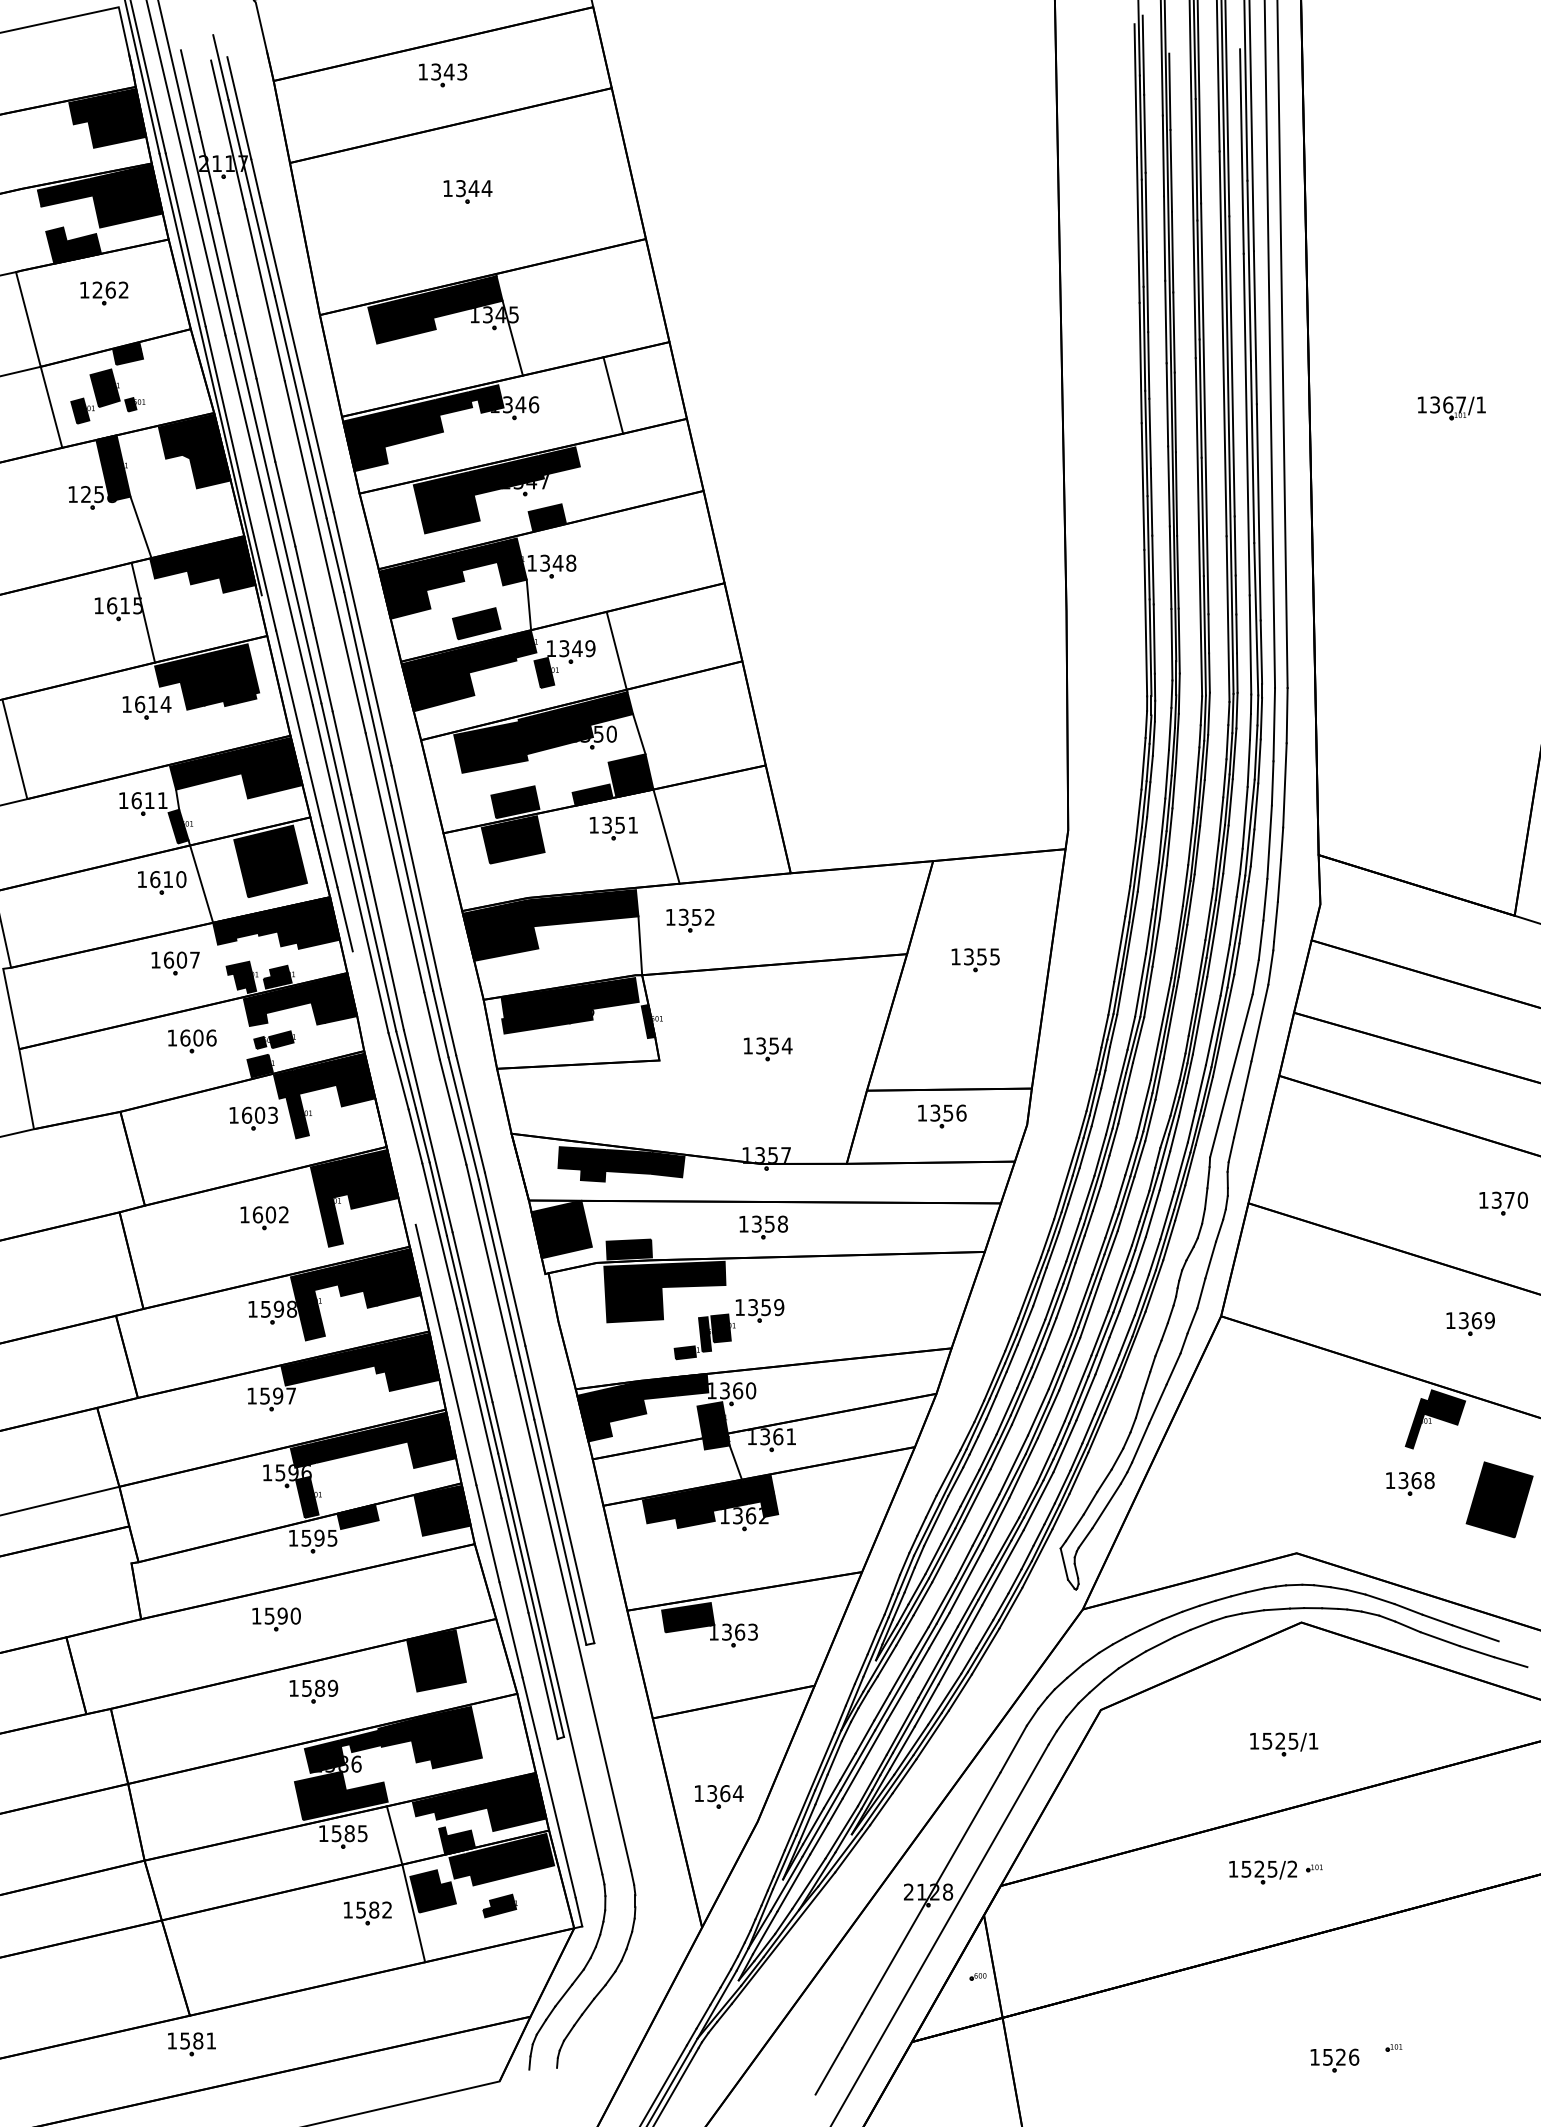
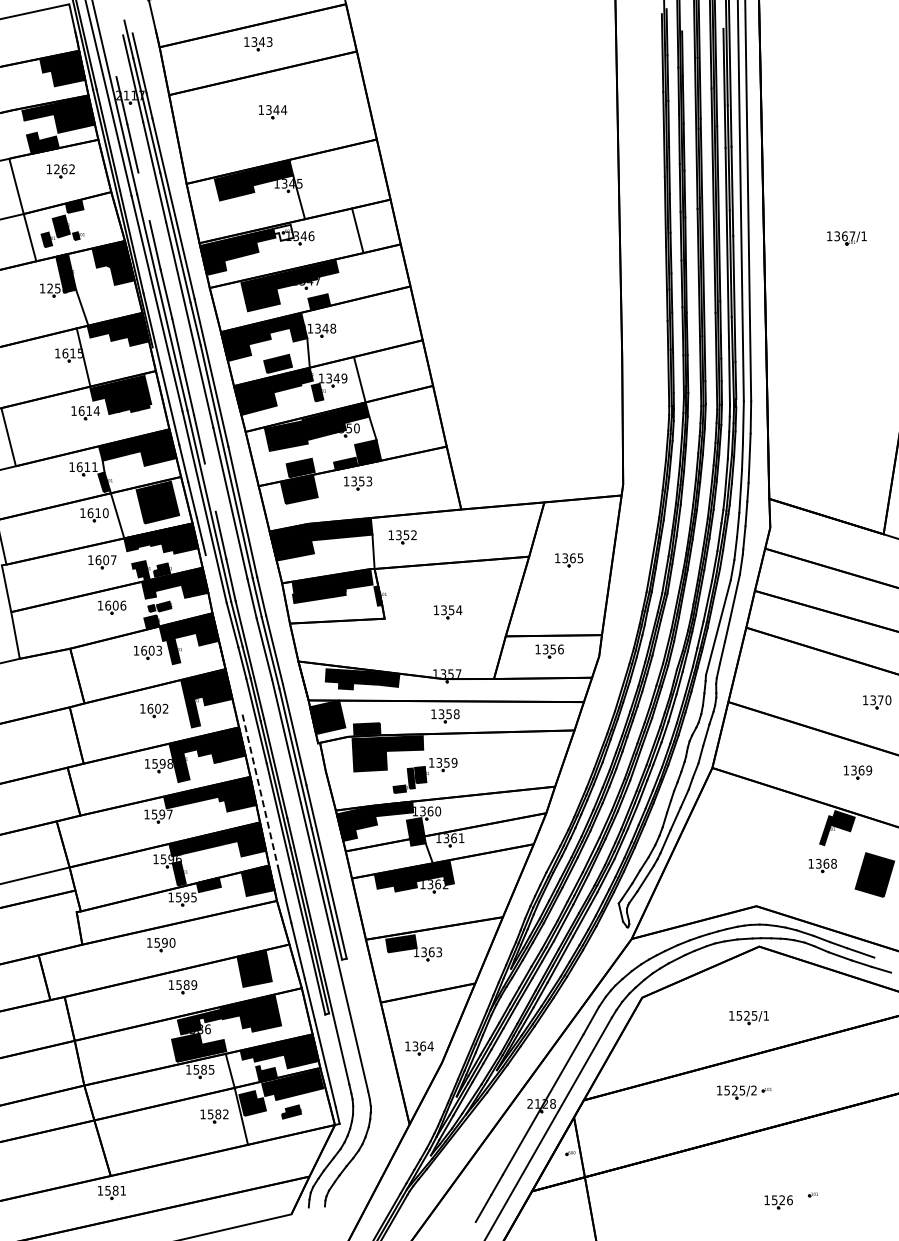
line: (189, 91) -> (110, 53), removed
line: (245, 336) -> (143, 196), removed
fill: (485, 398) -> (283, 232), removed
text: (633, 825) -> (369, 481), 1351 -> 1353
line: (359, 835) -> (209, 487), removed
line: (665, 835) -> (388, 487), removed
text: (981, 957) -> (572, 558), 1355 -> 1365
line: (446, 1354) -> (260, 790), solid -> dashed

